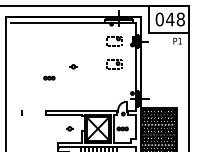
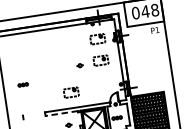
part: (73, 66) -> (80, 65), moved
part: (49, 77) -> (23, 84), moved
part: (77, 94) -> (71, 92), added
line: (64, 115) -> (62, 113), solid -> dashed

